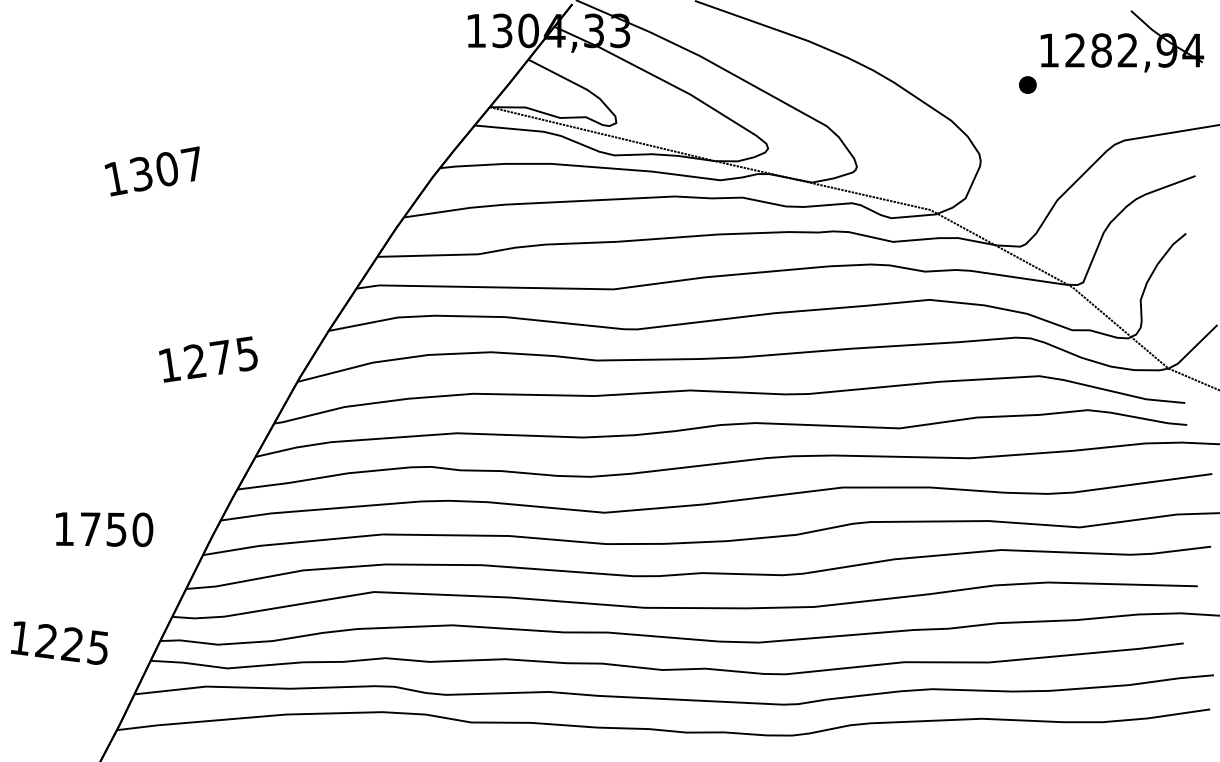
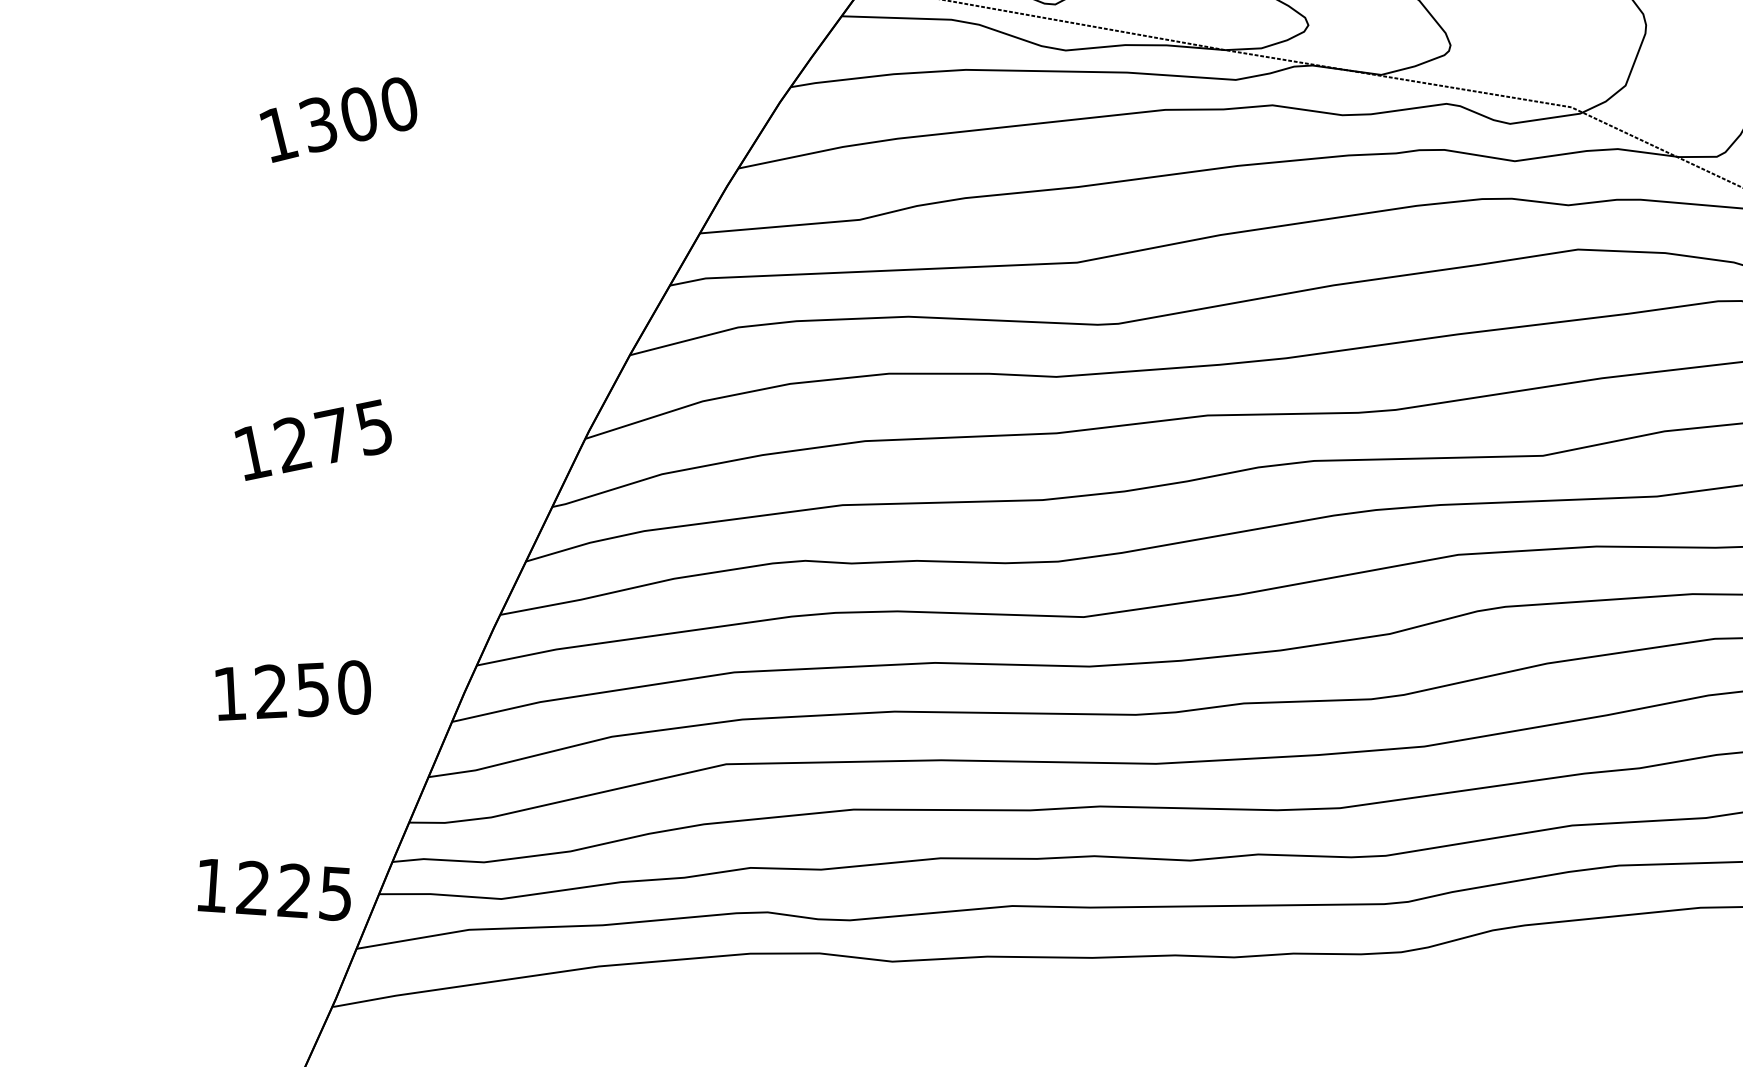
text: (191, 163) -> (396, 103), 1307 -> 1300
text: (208, 359) -> (313, 440), moved
text: (90, 529) -> (271, 691), 1750 -> 1250
text: (59, 642) -> (273, 888), moved

